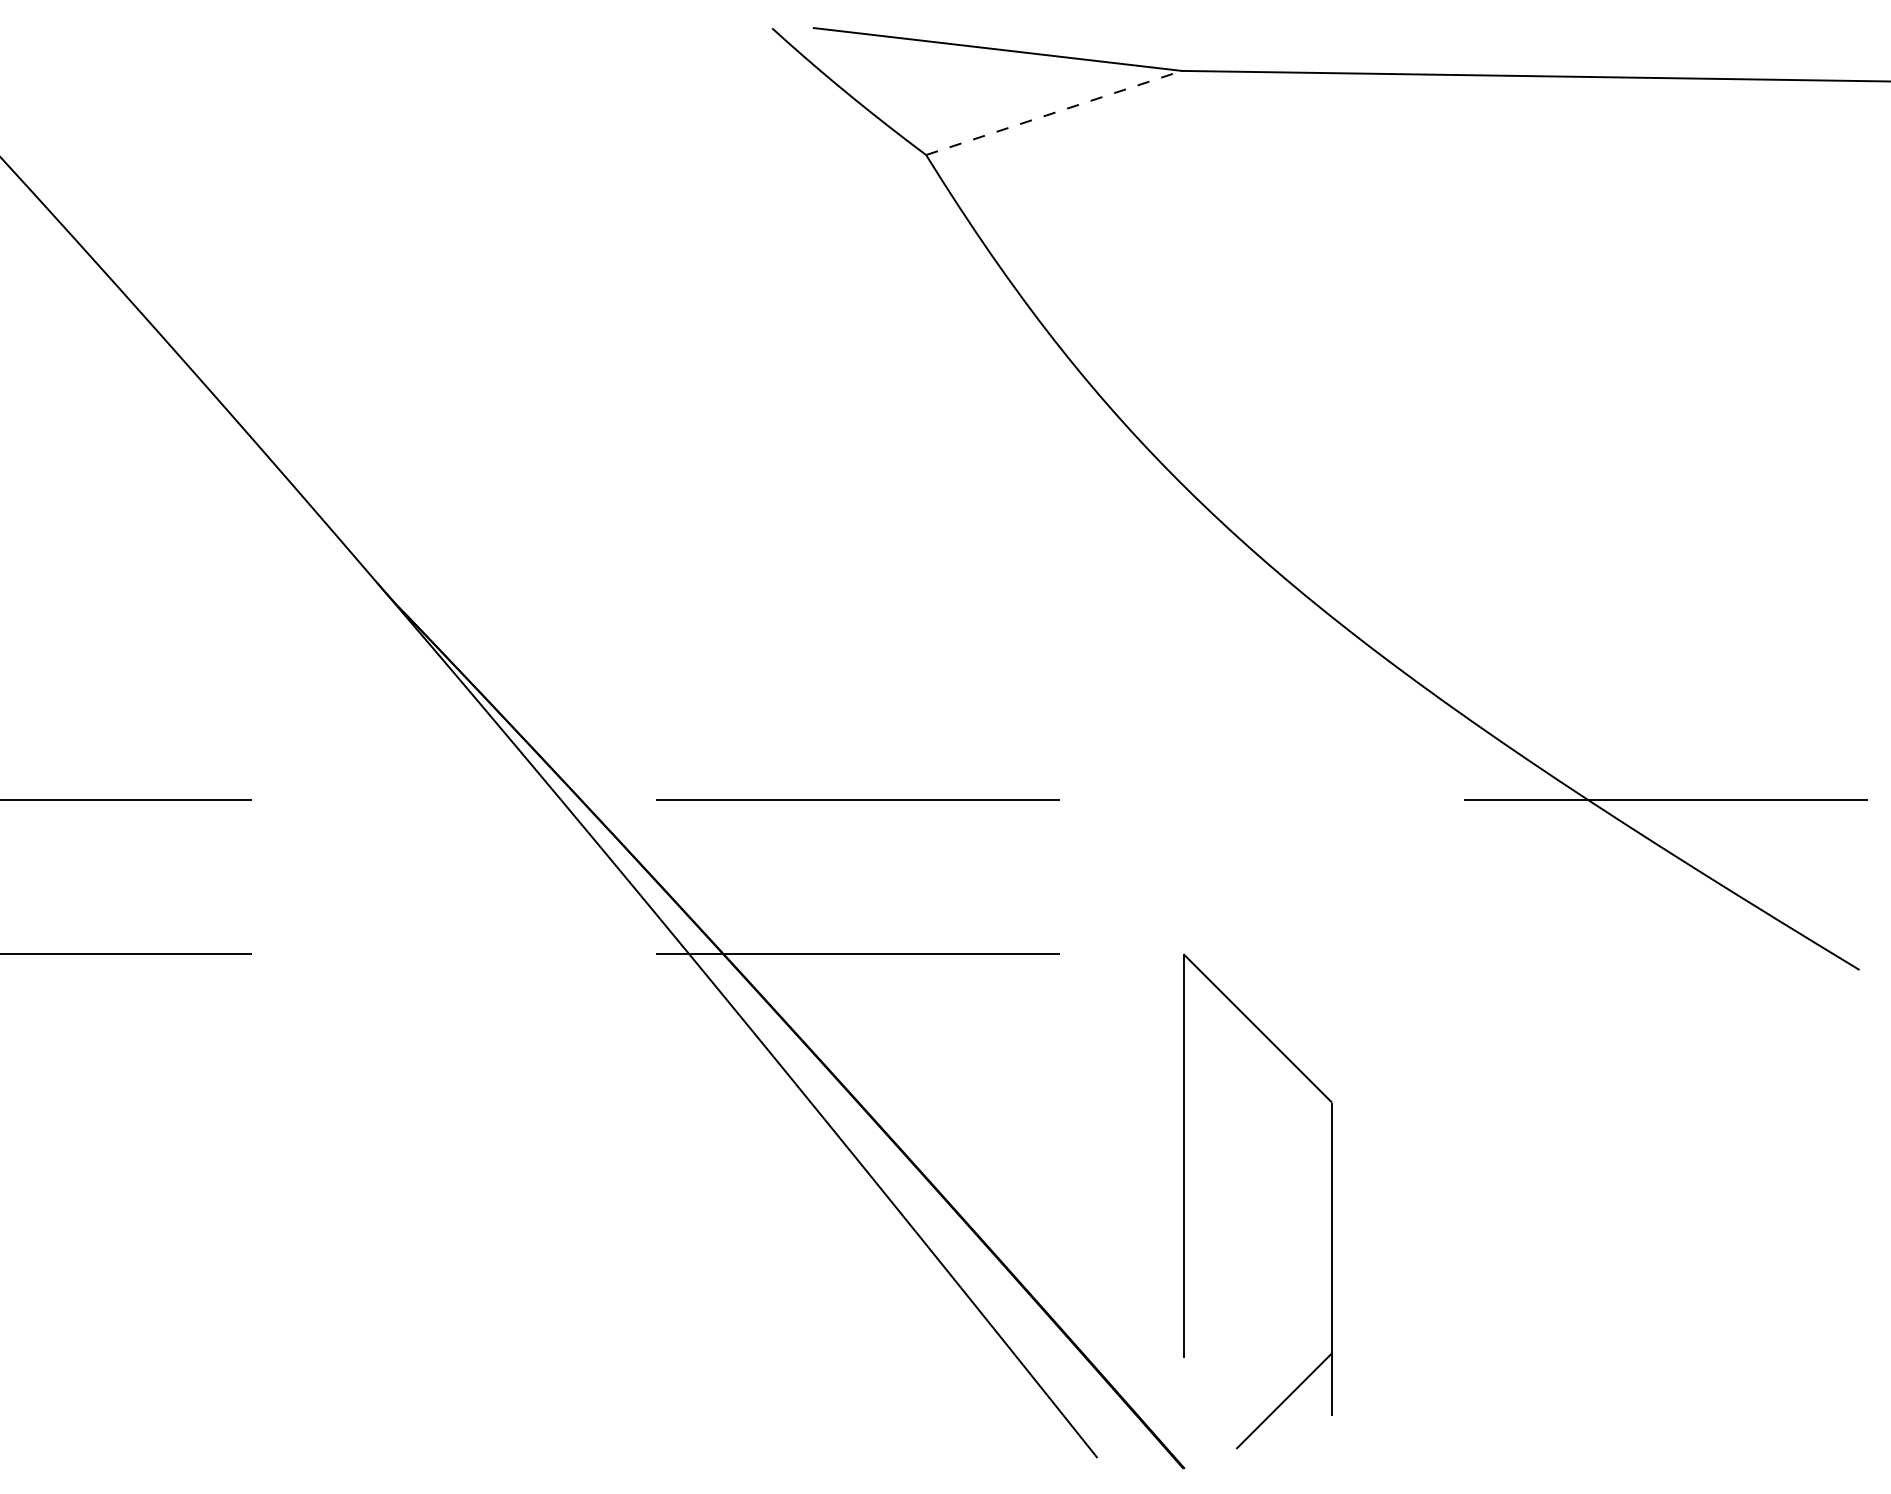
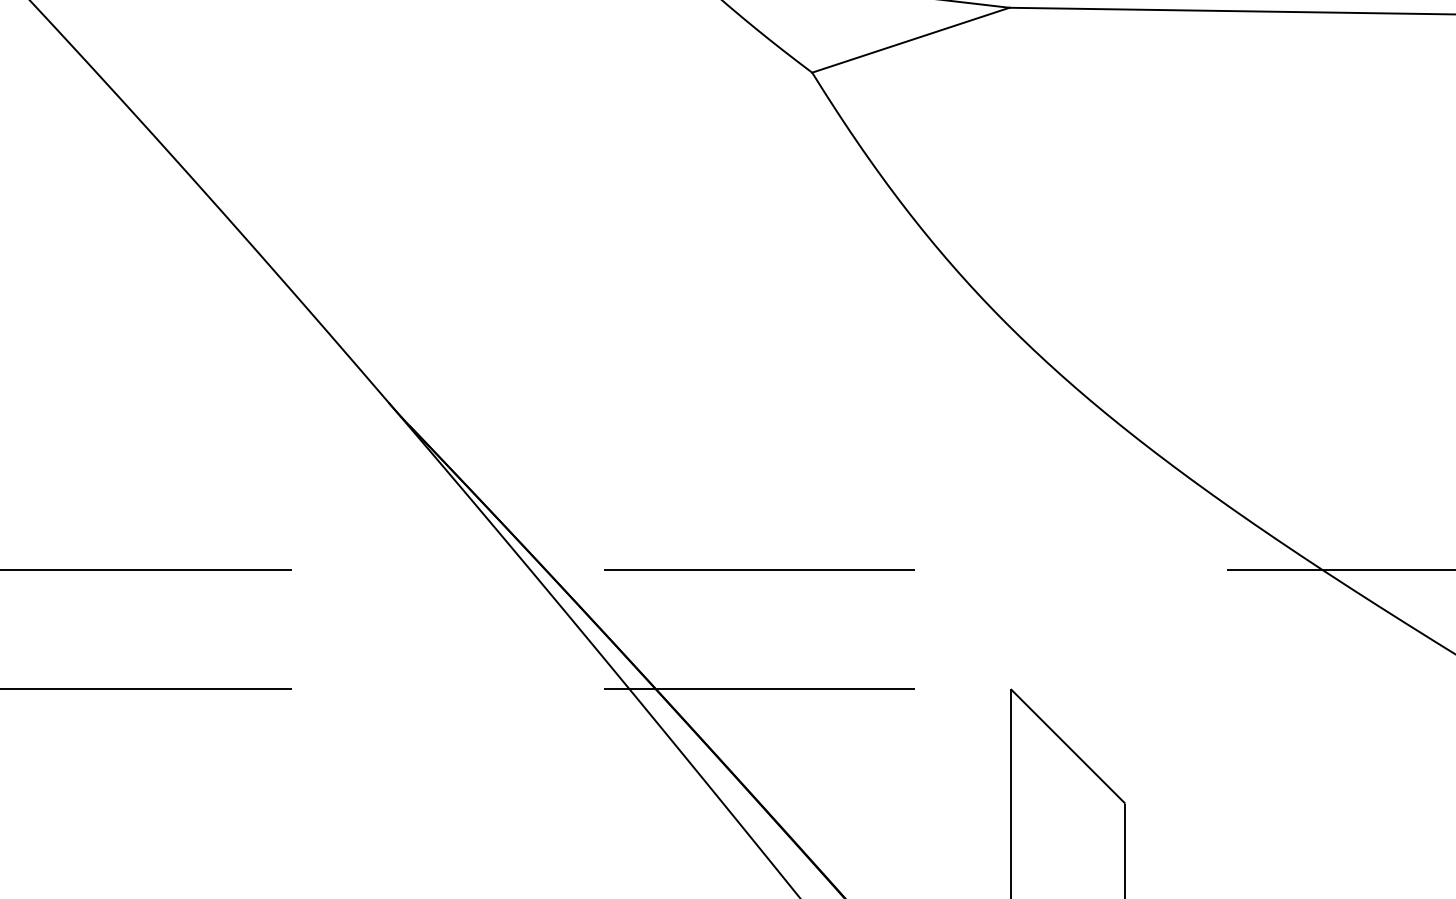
line: (1054, 112) -> (911, 39), dashed -> solid

